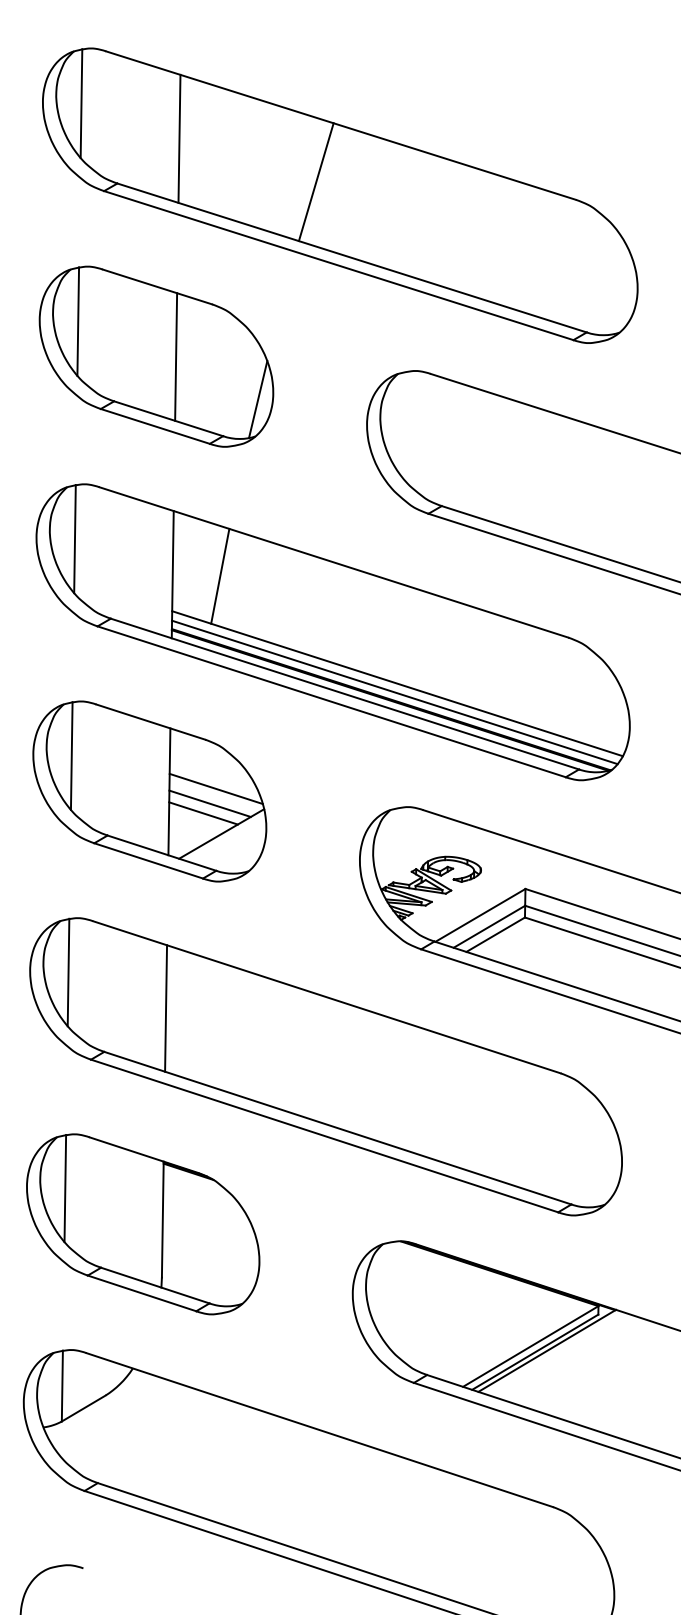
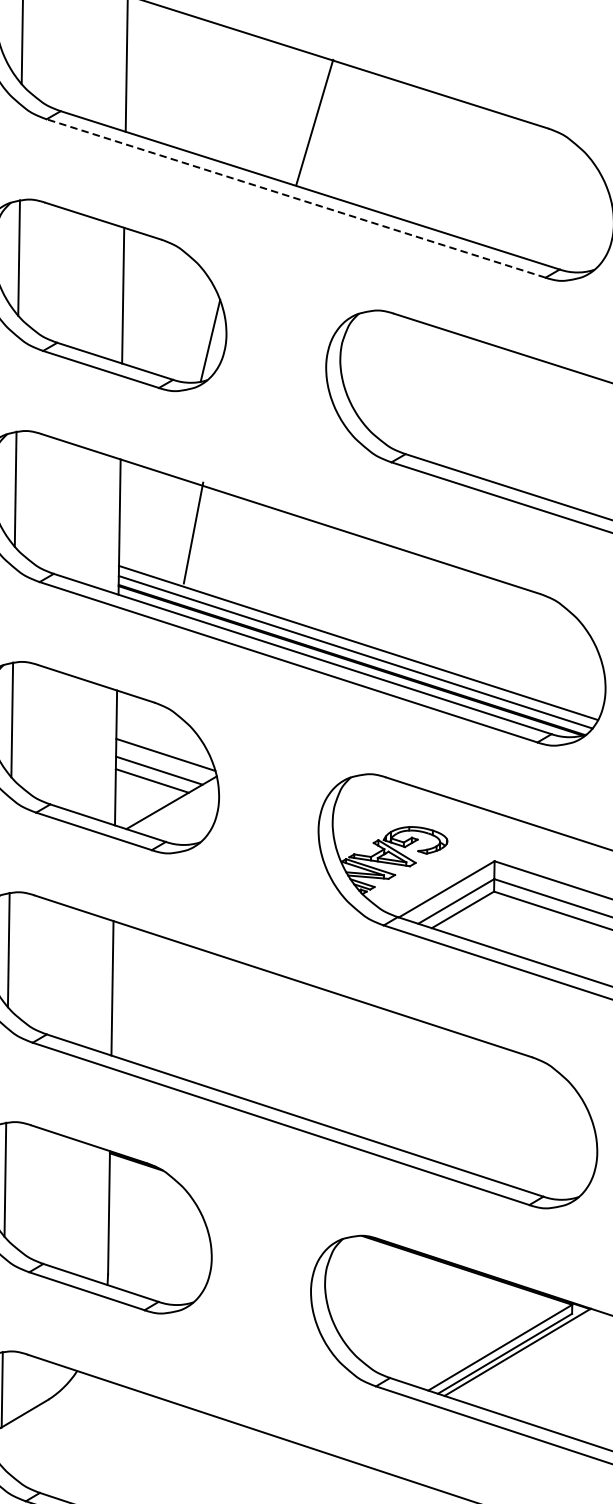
line: (315, 182) -> (313, 122), moved
line: (338, 265) -> (295, 198), solid -> dashed
line: (220, 575) -> (193, 532), moved

